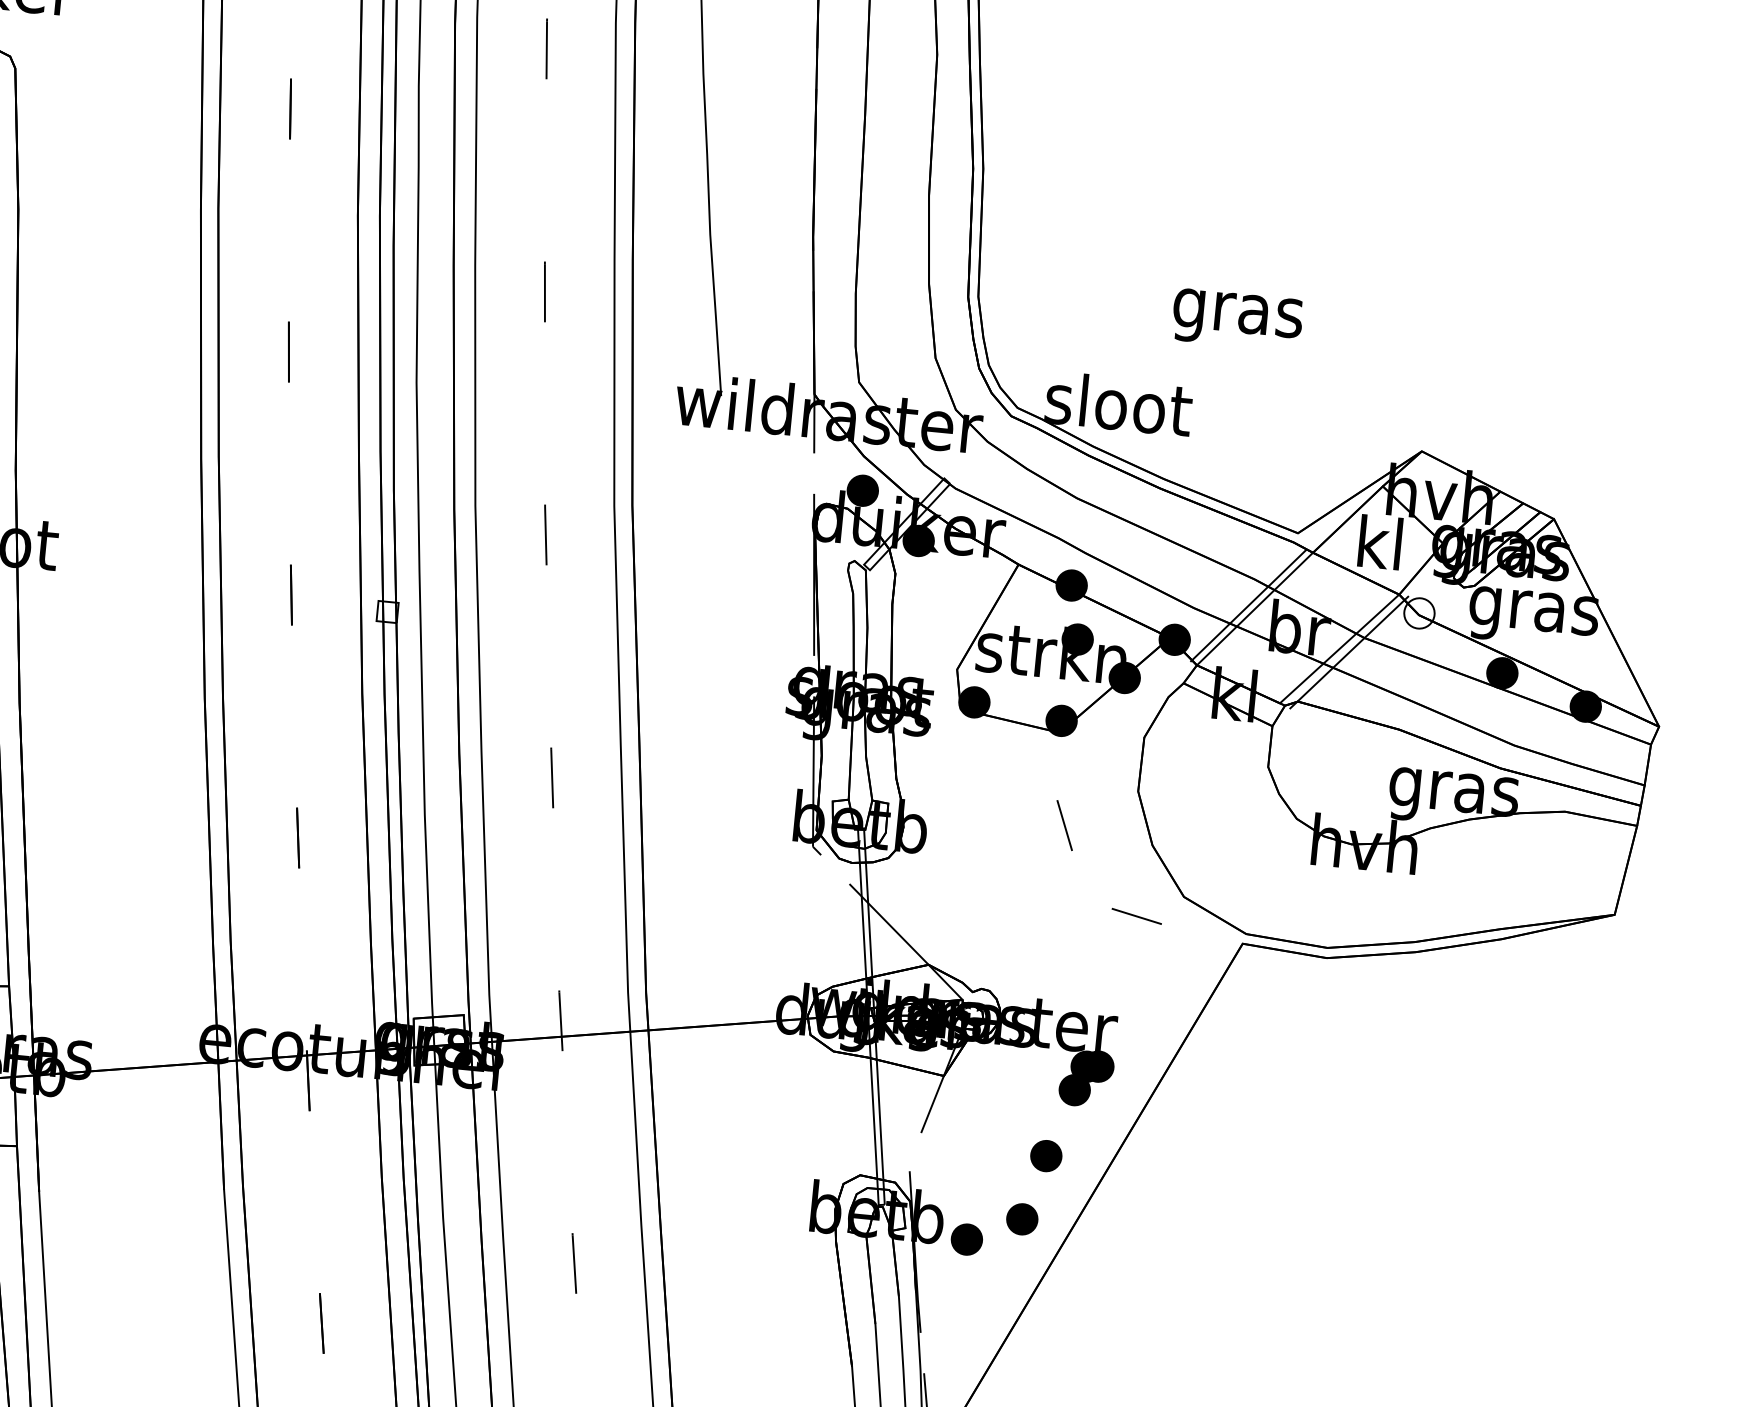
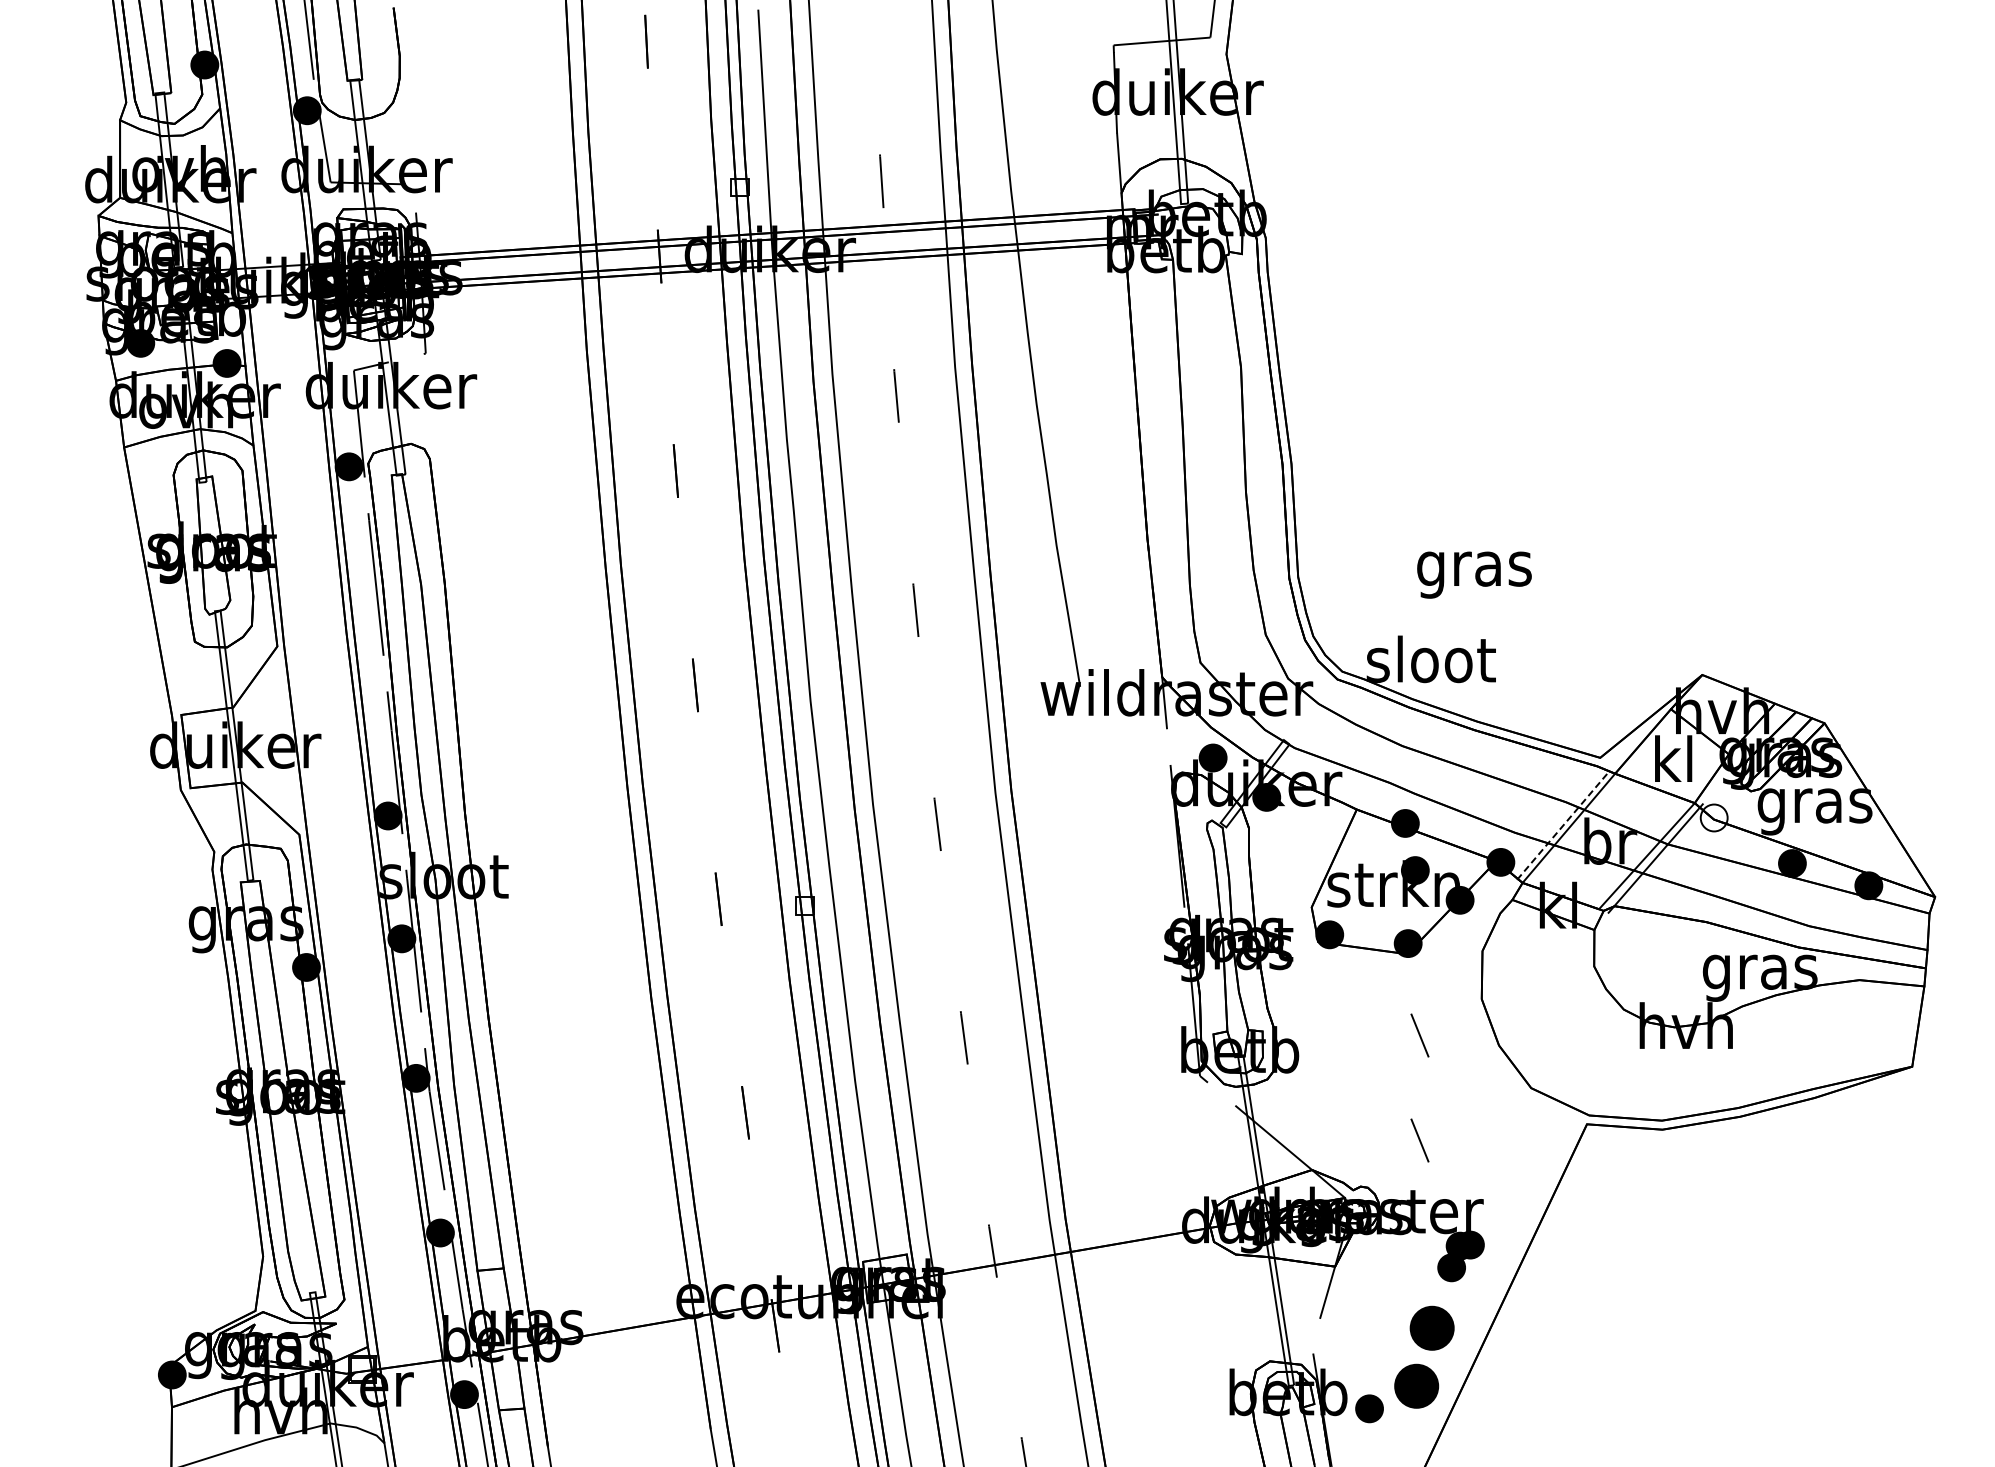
text: (1237, 319) -> (1474, 574), moved
line: (1248, 605) -> (1562, 825), solid -> dashed
line: (1137, 915) -> (1491, 1108), removed
line: (1052, 943) -> (1419, 1140), added
part: (1046, 1156) -> (1432, 1328), size x1.6
part: (1022, 1218) -> (1416, 1385), size x1.6

